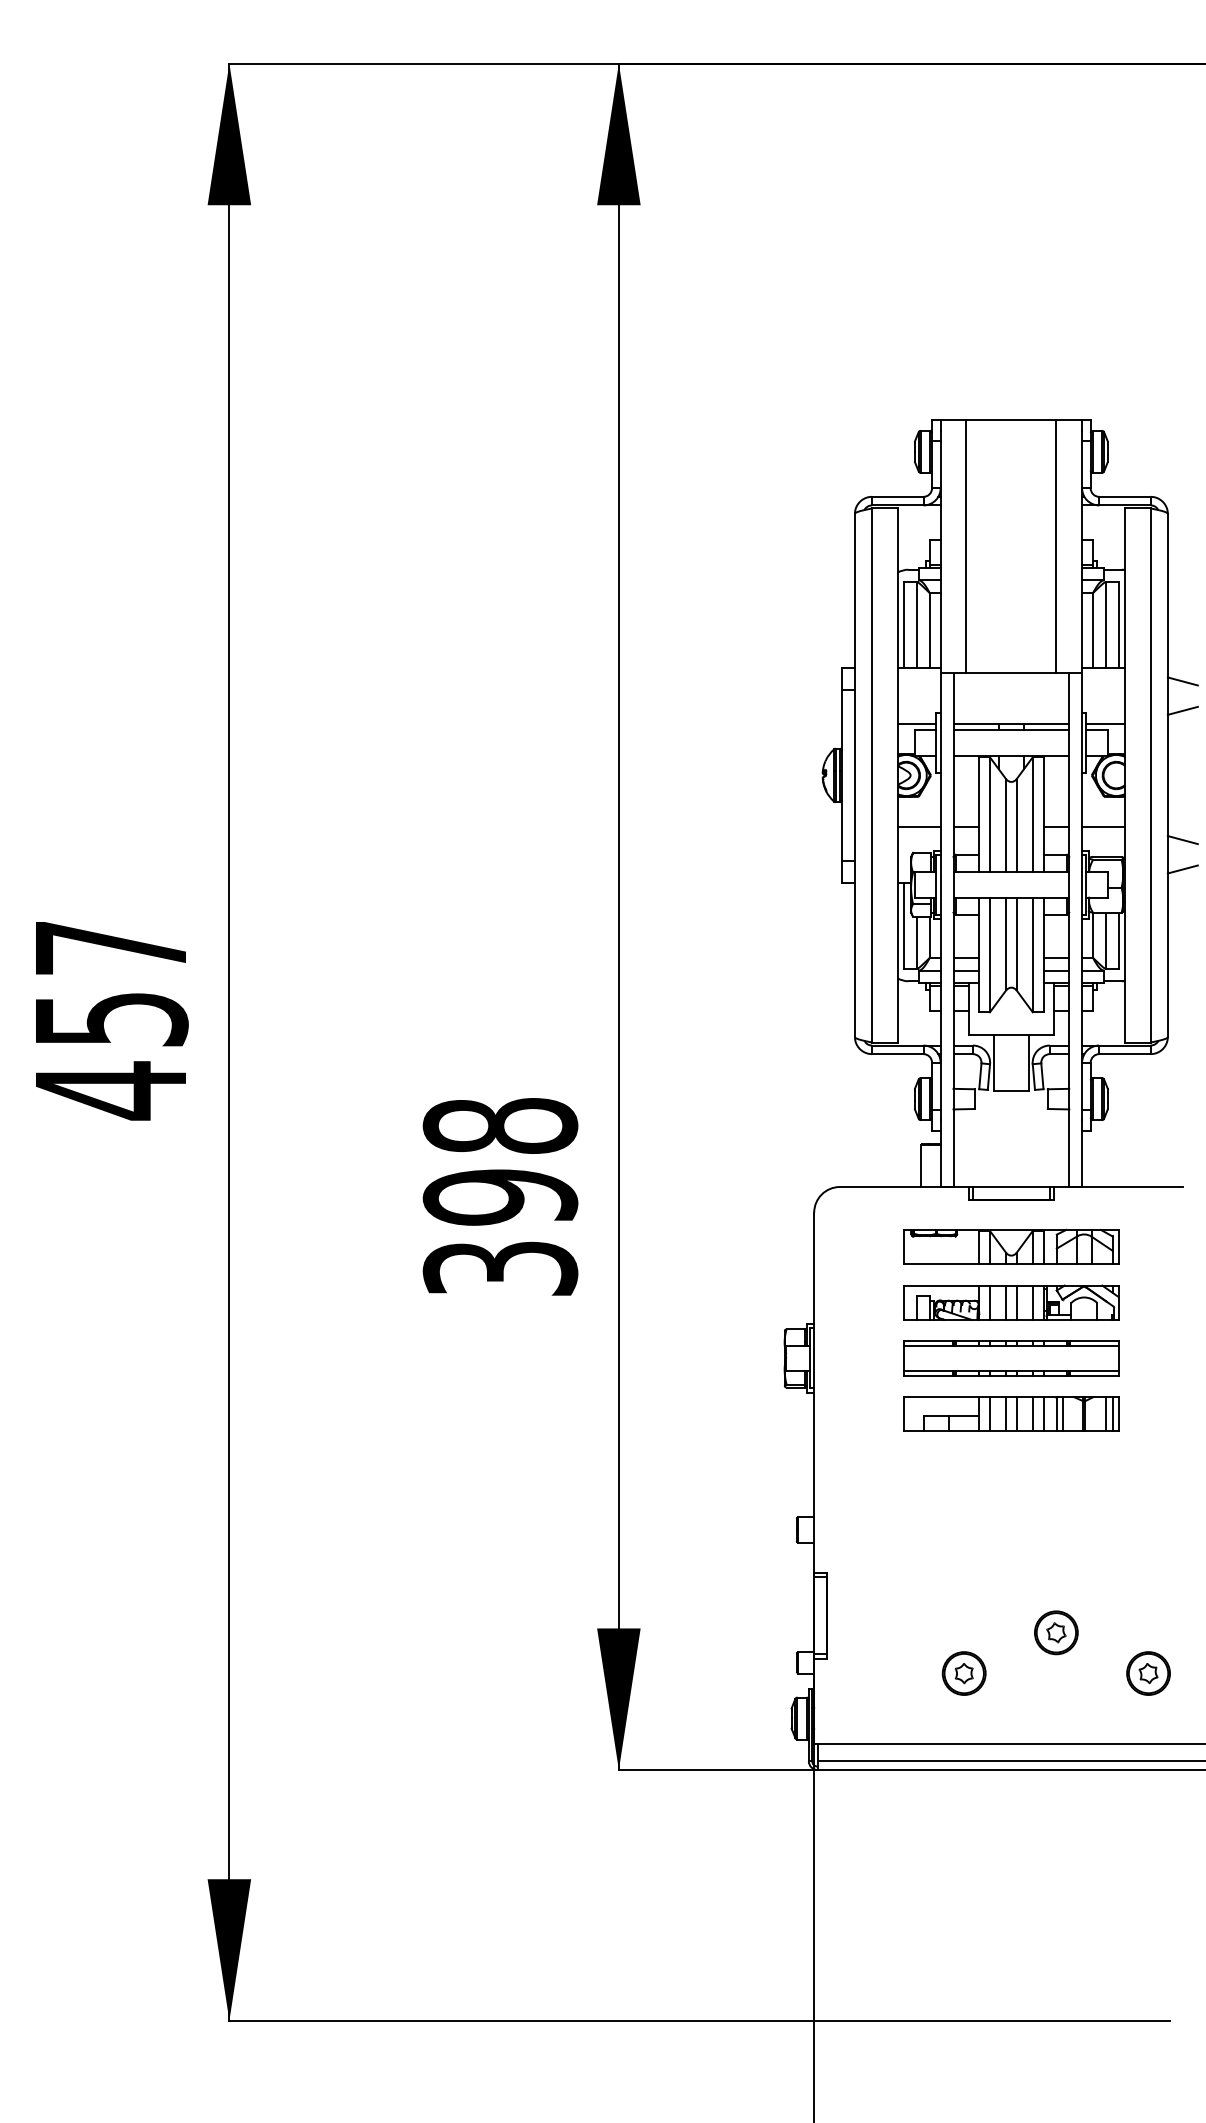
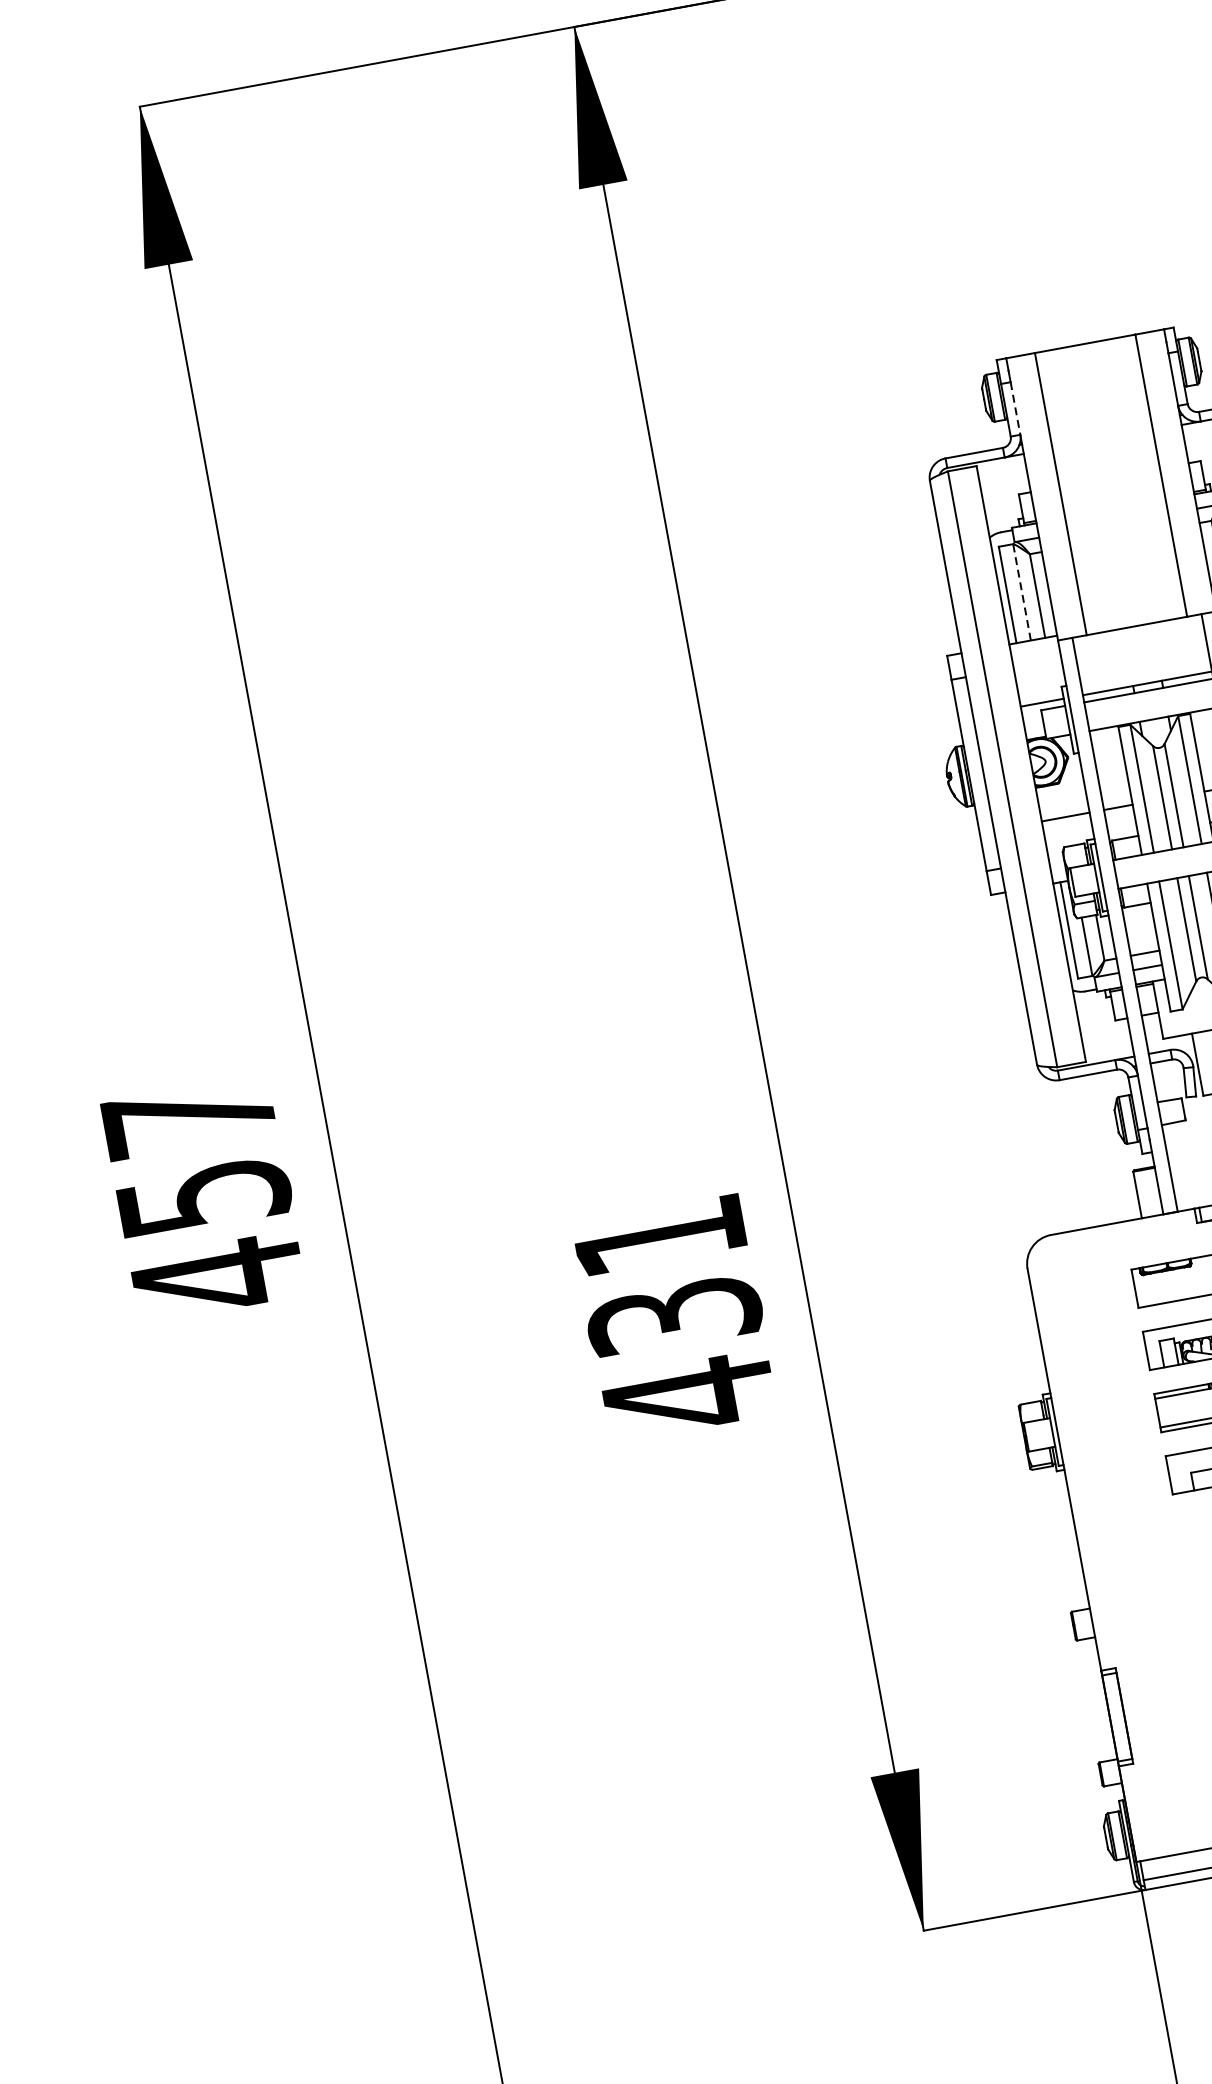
line: (940, 464) -> (1015, 408), solid -> dashed
line: (917, 624) -> (1022, 591), solid -> dashed
text: (500, 1198) -> (674, 1317), 398 -> 431

